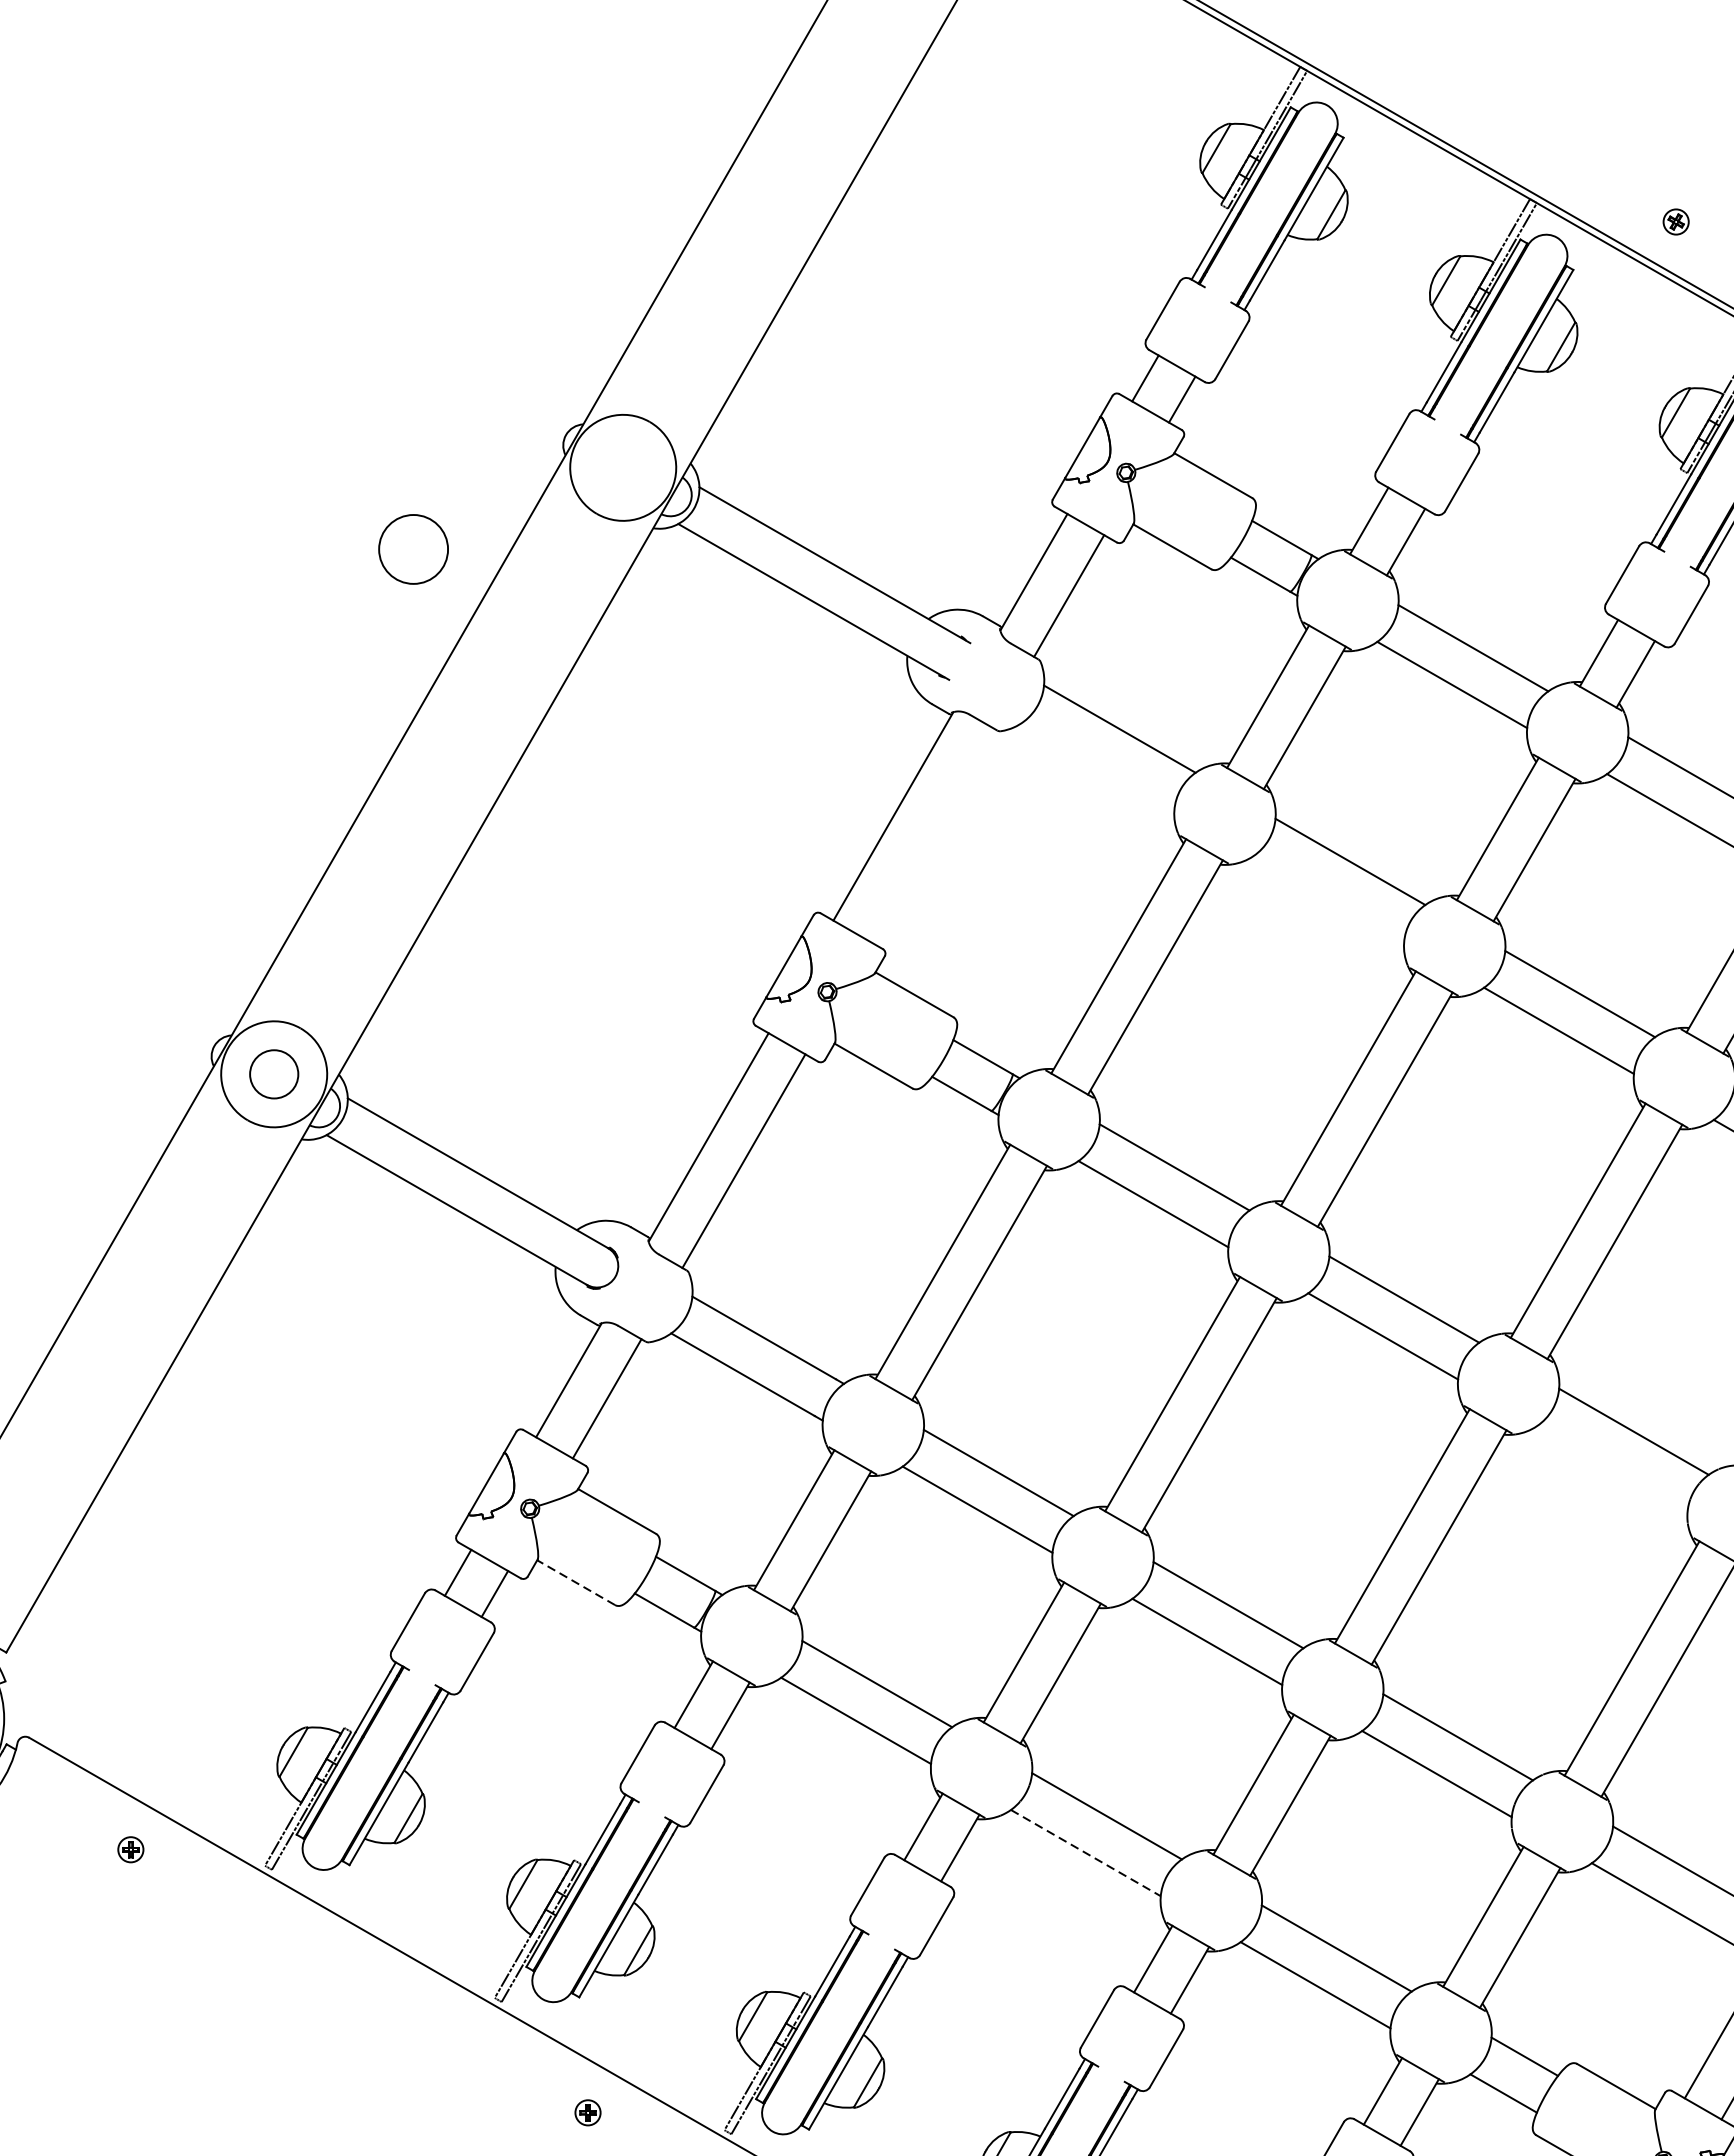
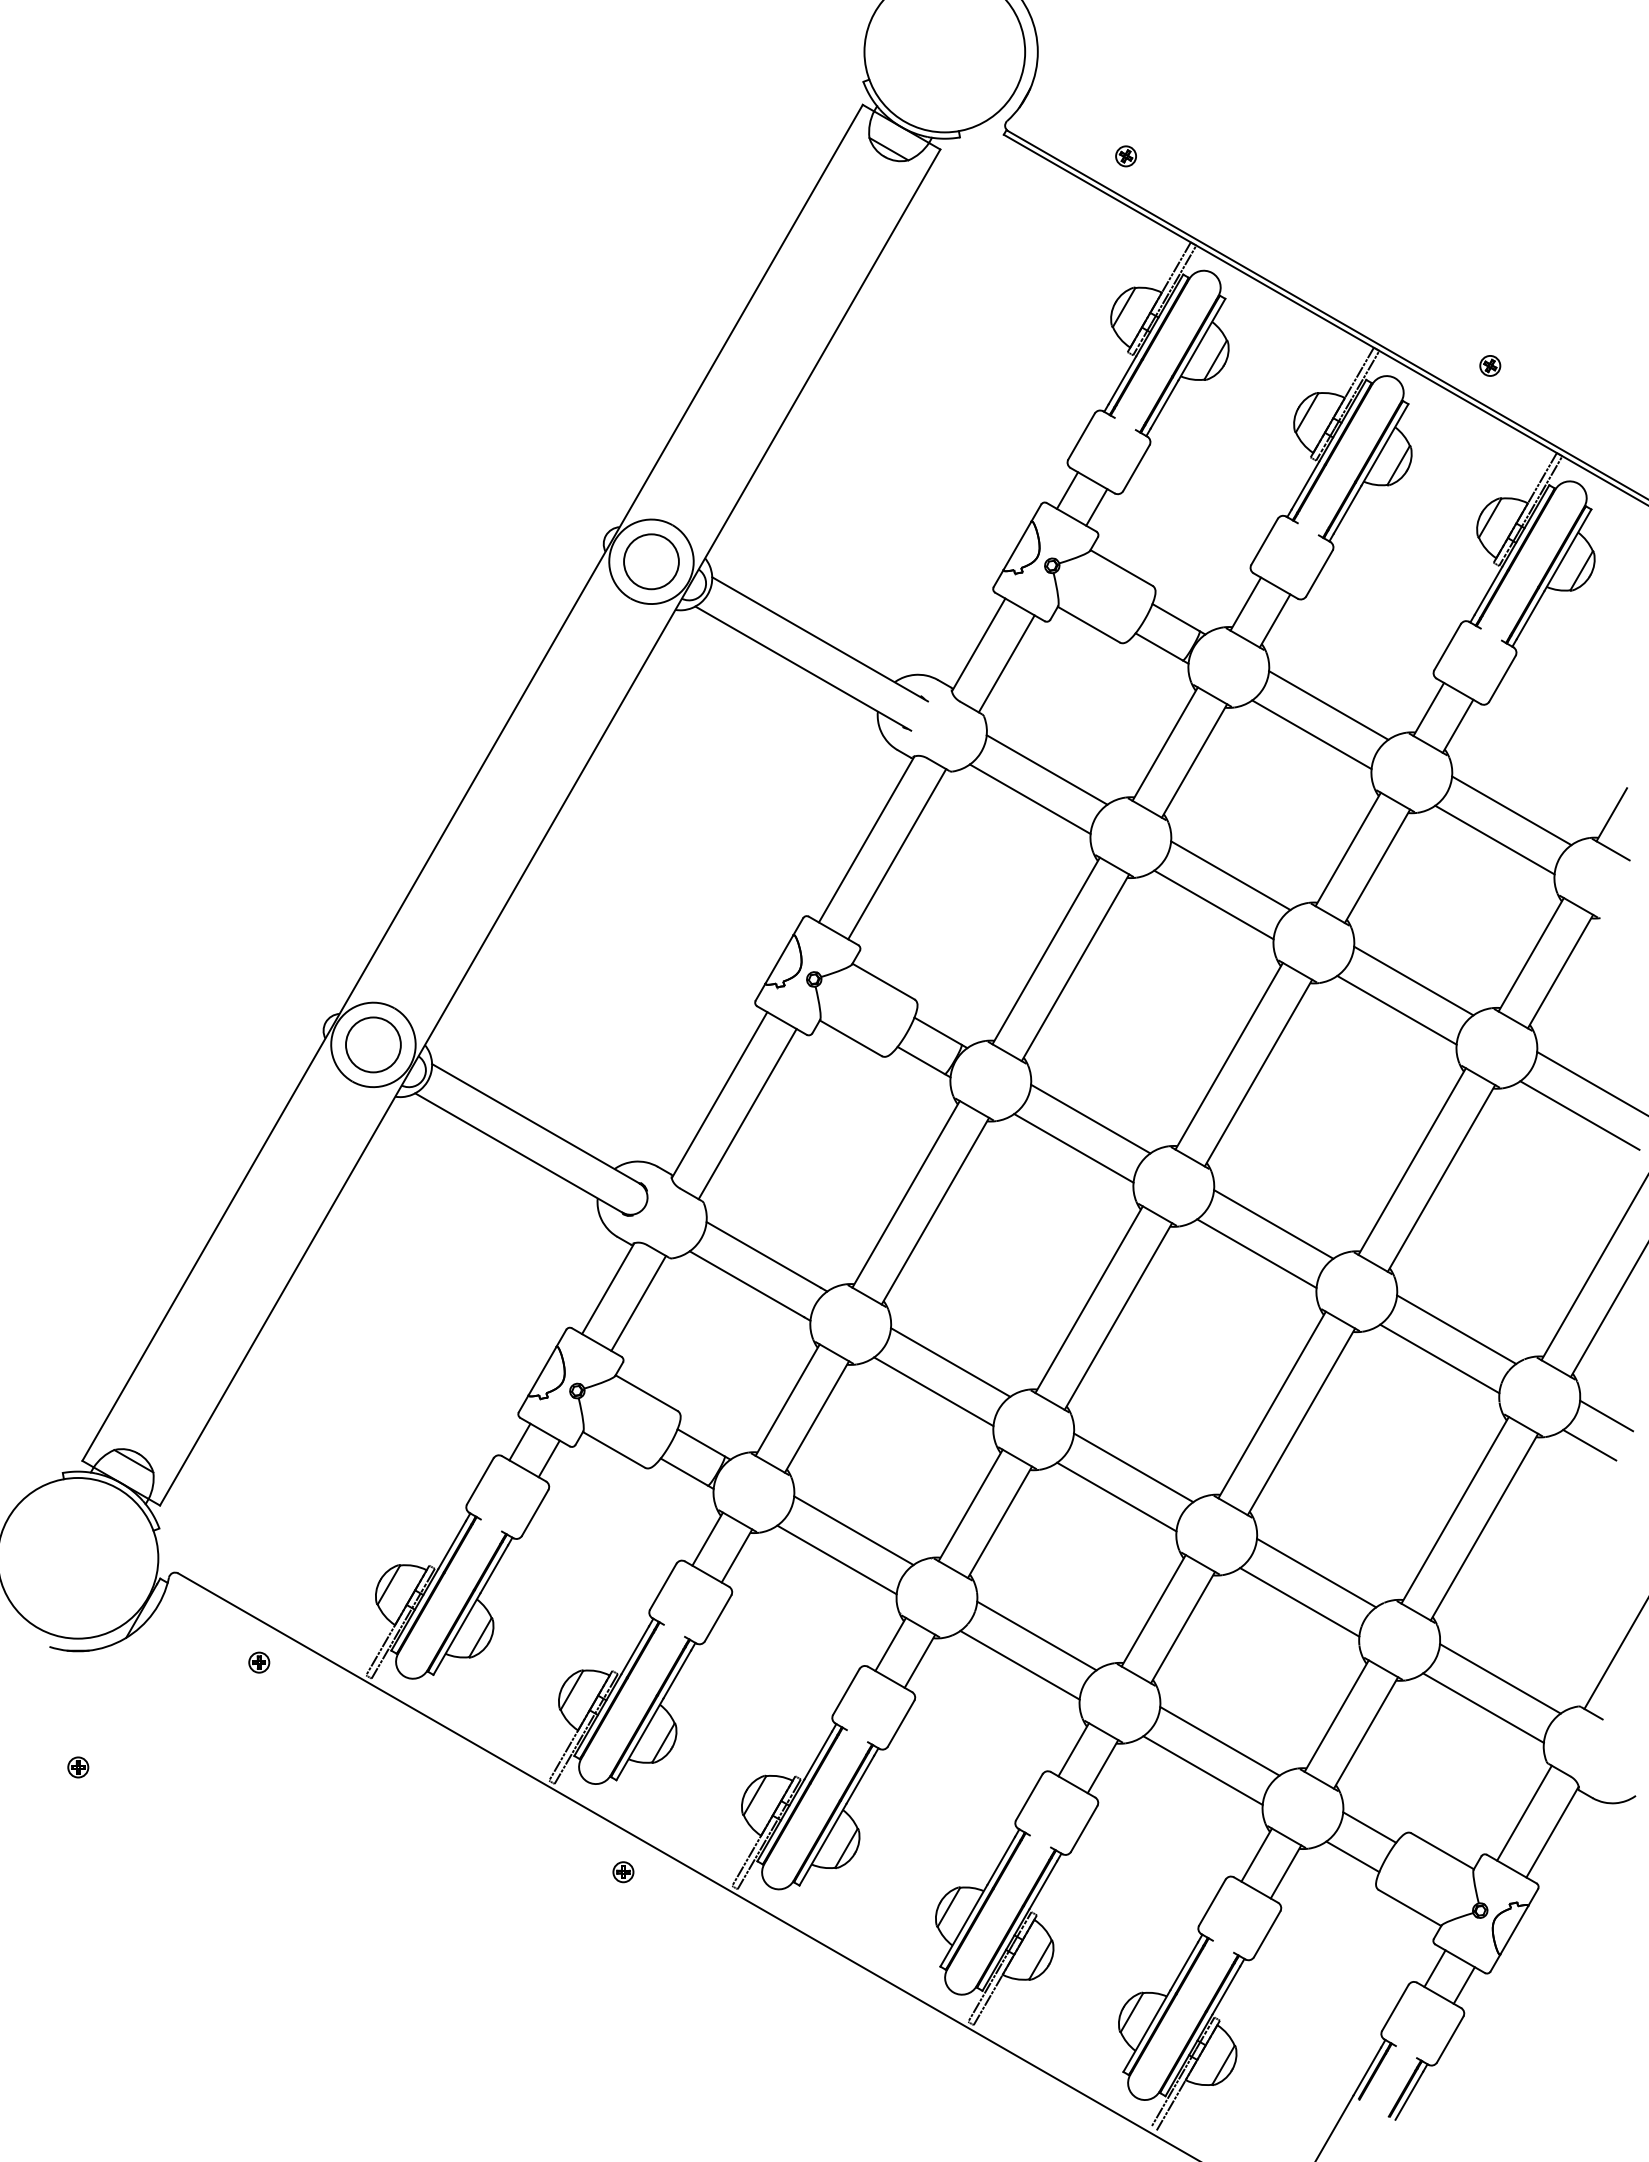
circle: (413, 549) -> (651, 561), moved
line: (1097, 766) -> (1029, 799), added
line: (932, 835) -> (897, 854), added
line: (1328, 898) -> (1213, 904), added
circle: (274, 1073) -> (373, 1044), size x1.43
line: (1612, 1467) -> (1439, 1358), added
line: (575, 1582) -> (613, 1449), dashed -> solid
line: (1086, 1853) -> (1020, 1665), dashed -> solid

